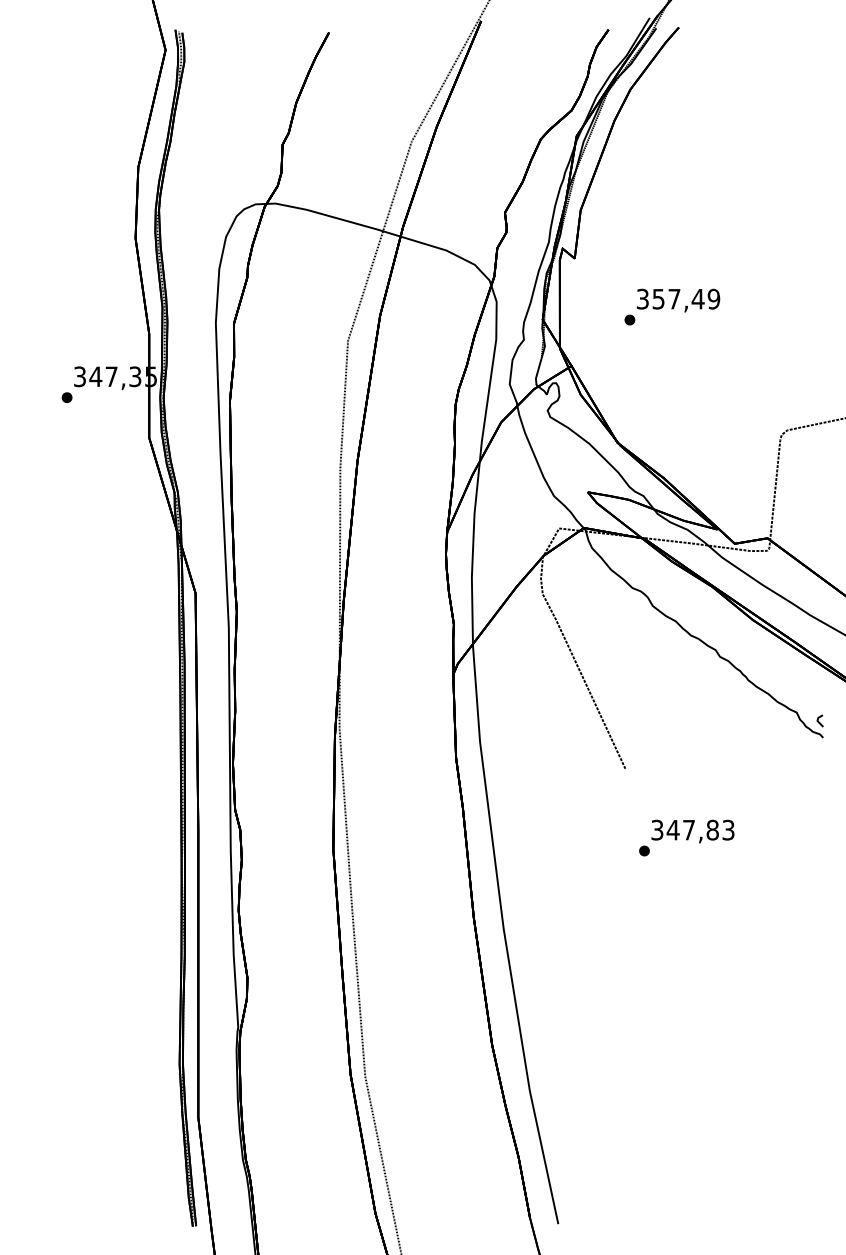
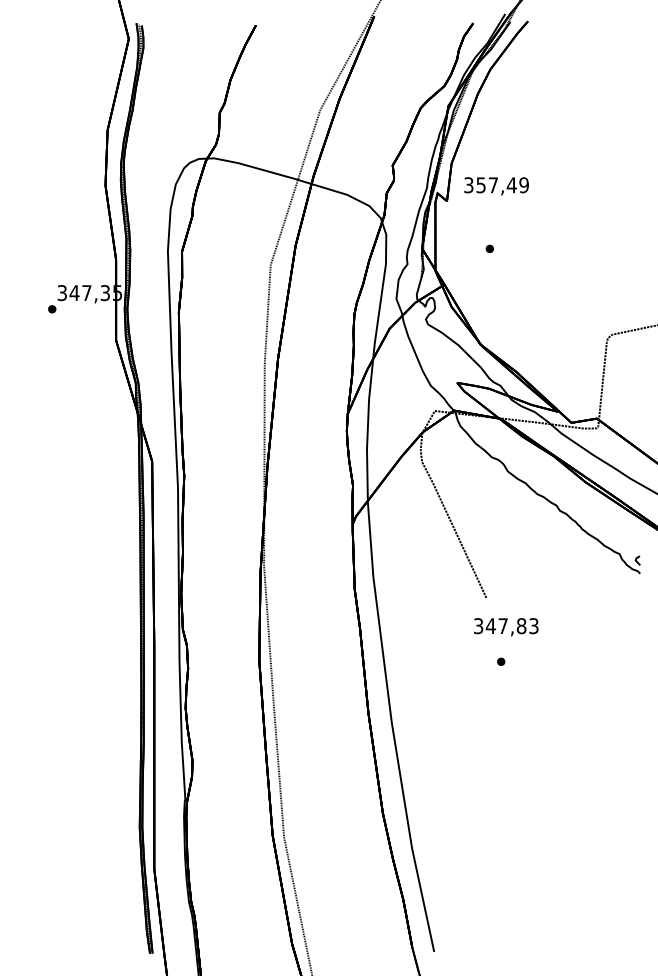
text: (678, 300) -> (496, 186), moved
text: (692, 831) -> (505, 627), moved

